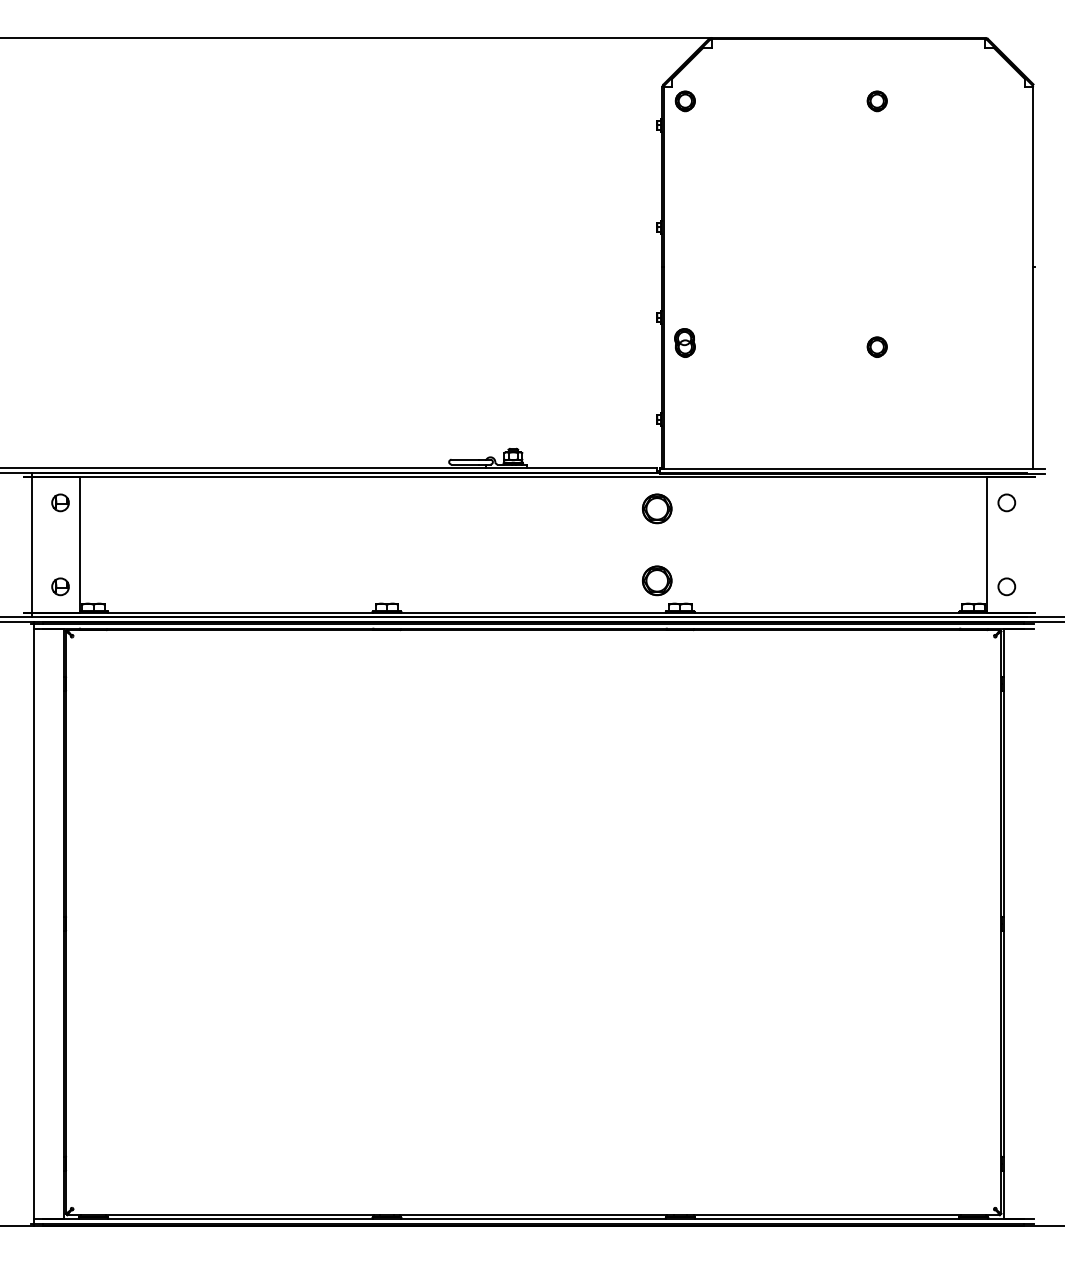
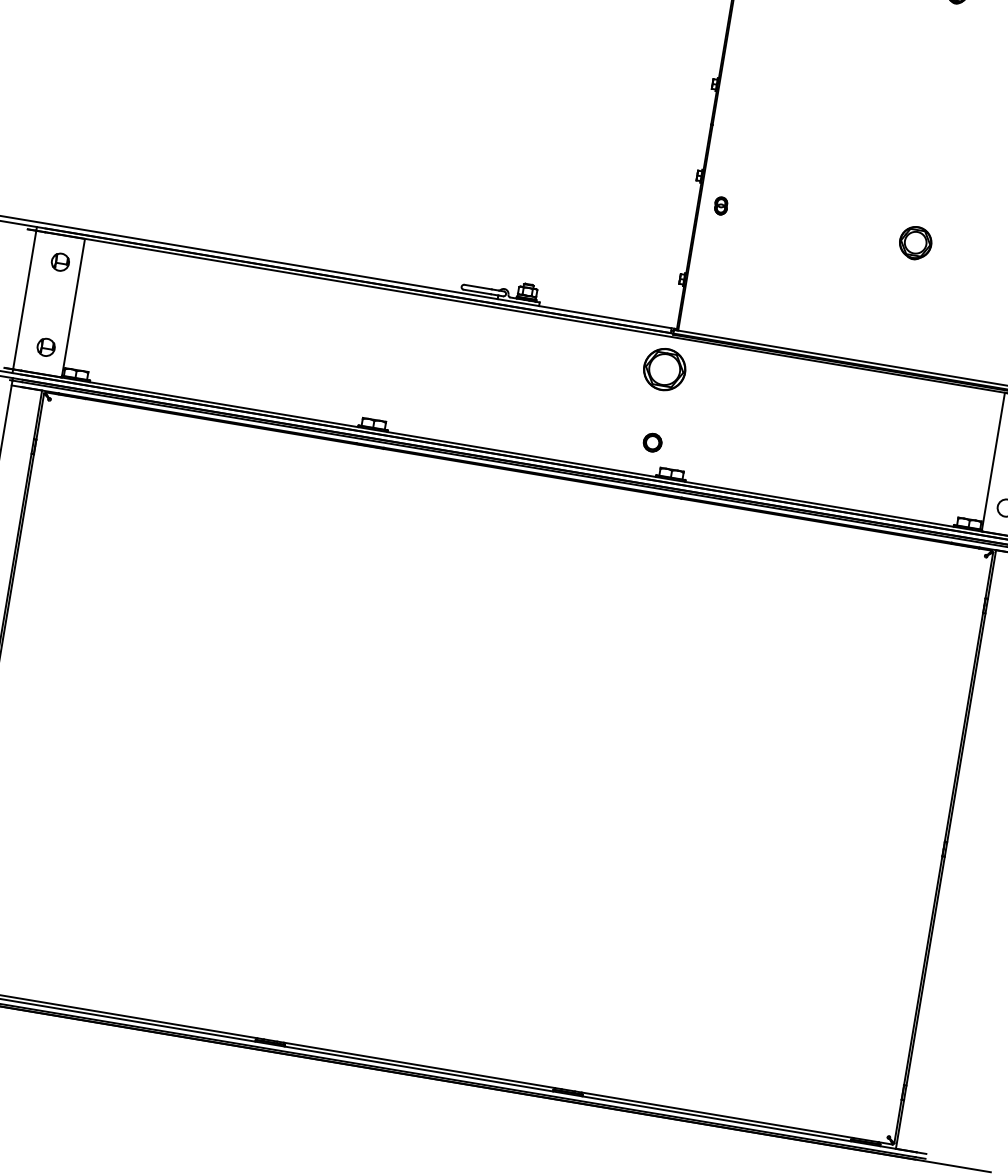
part: (684, 342) -> (720, 205), size x0.6
part: (876, 346) -> (914, 242), size x1.6
part: (657, 508) -> (665, 369), size x1.4
part: (657, 580) -> (652, 442), size x0.6

